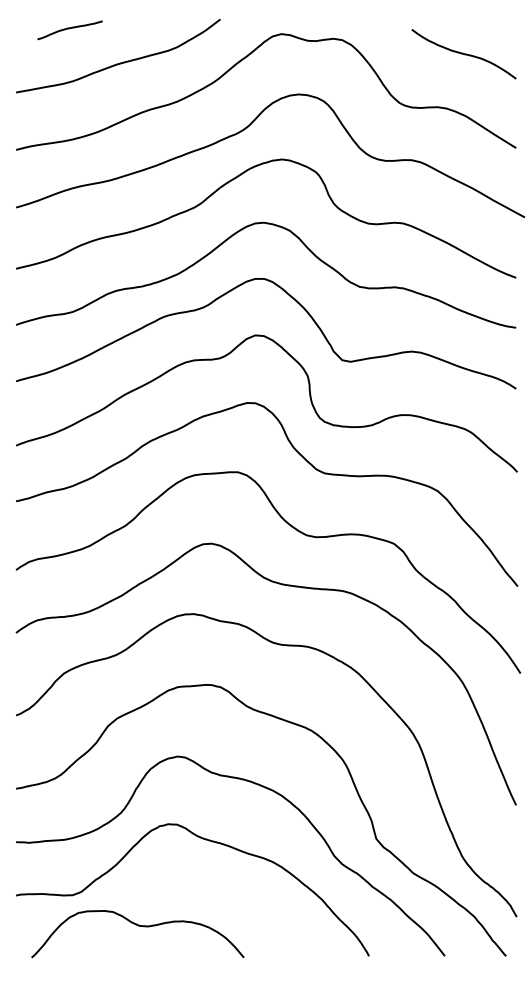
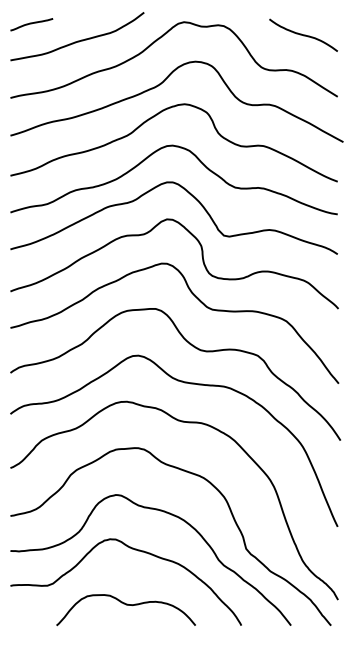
curve: (69, 29) -> (31, 24), moved
curve: (138, 926) -> (126, 605), moved

